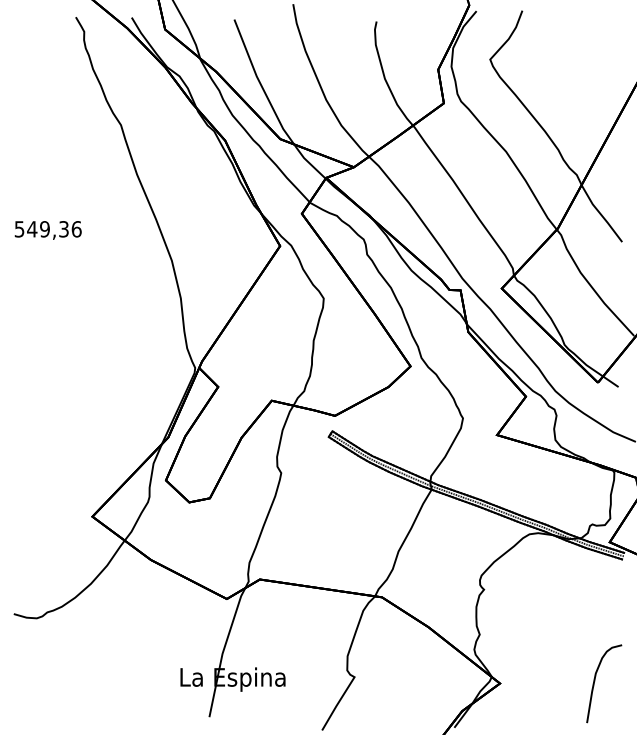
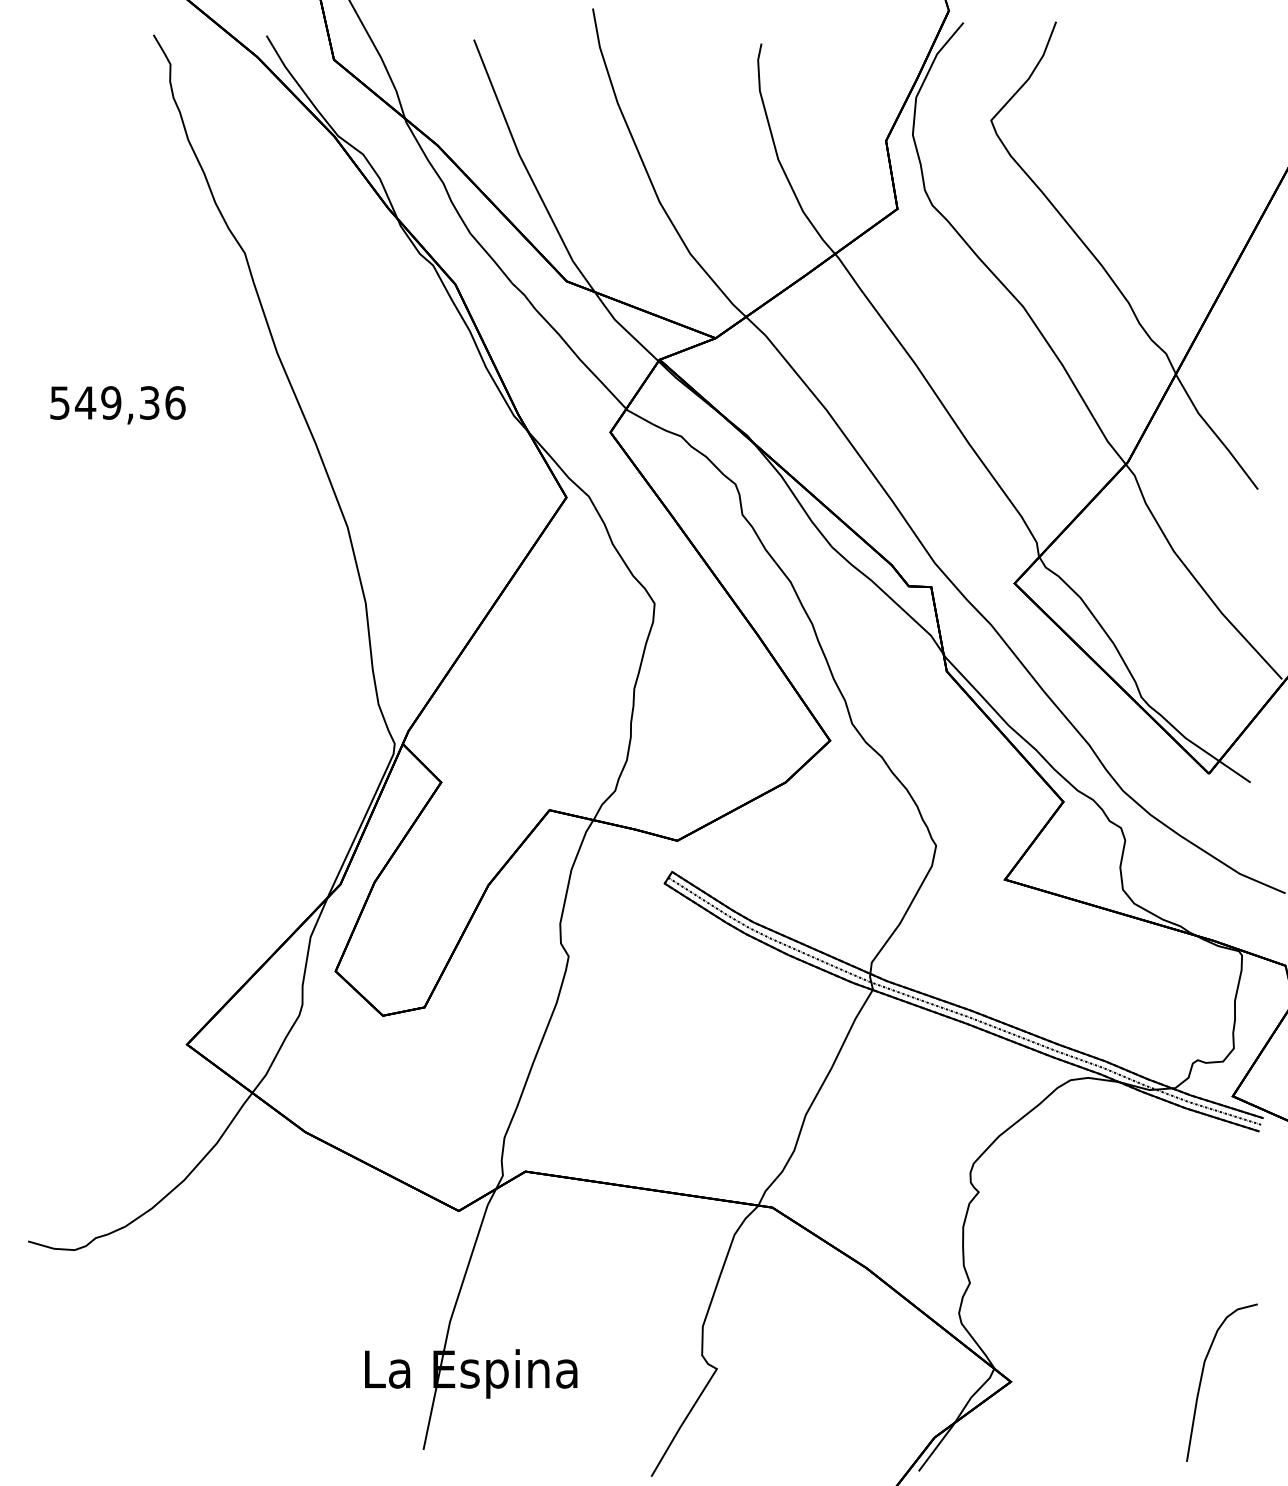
text: (47, 230) -> (116, 405), moved

